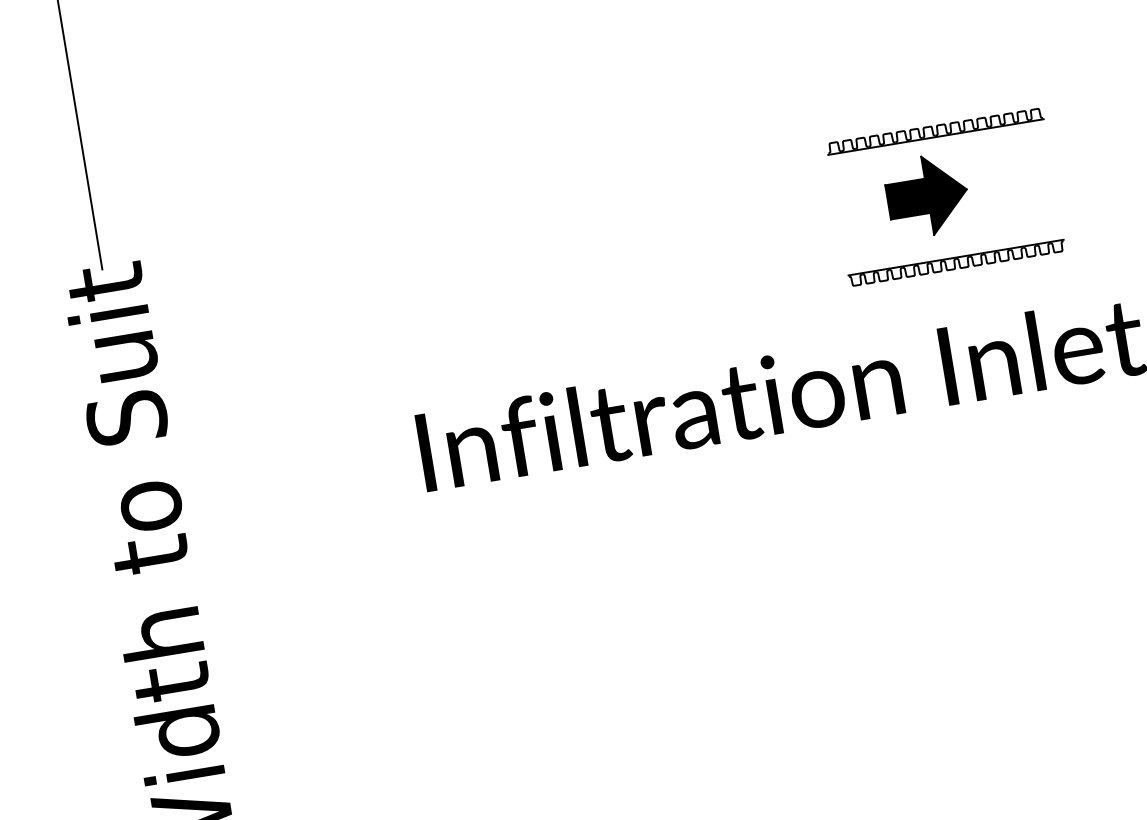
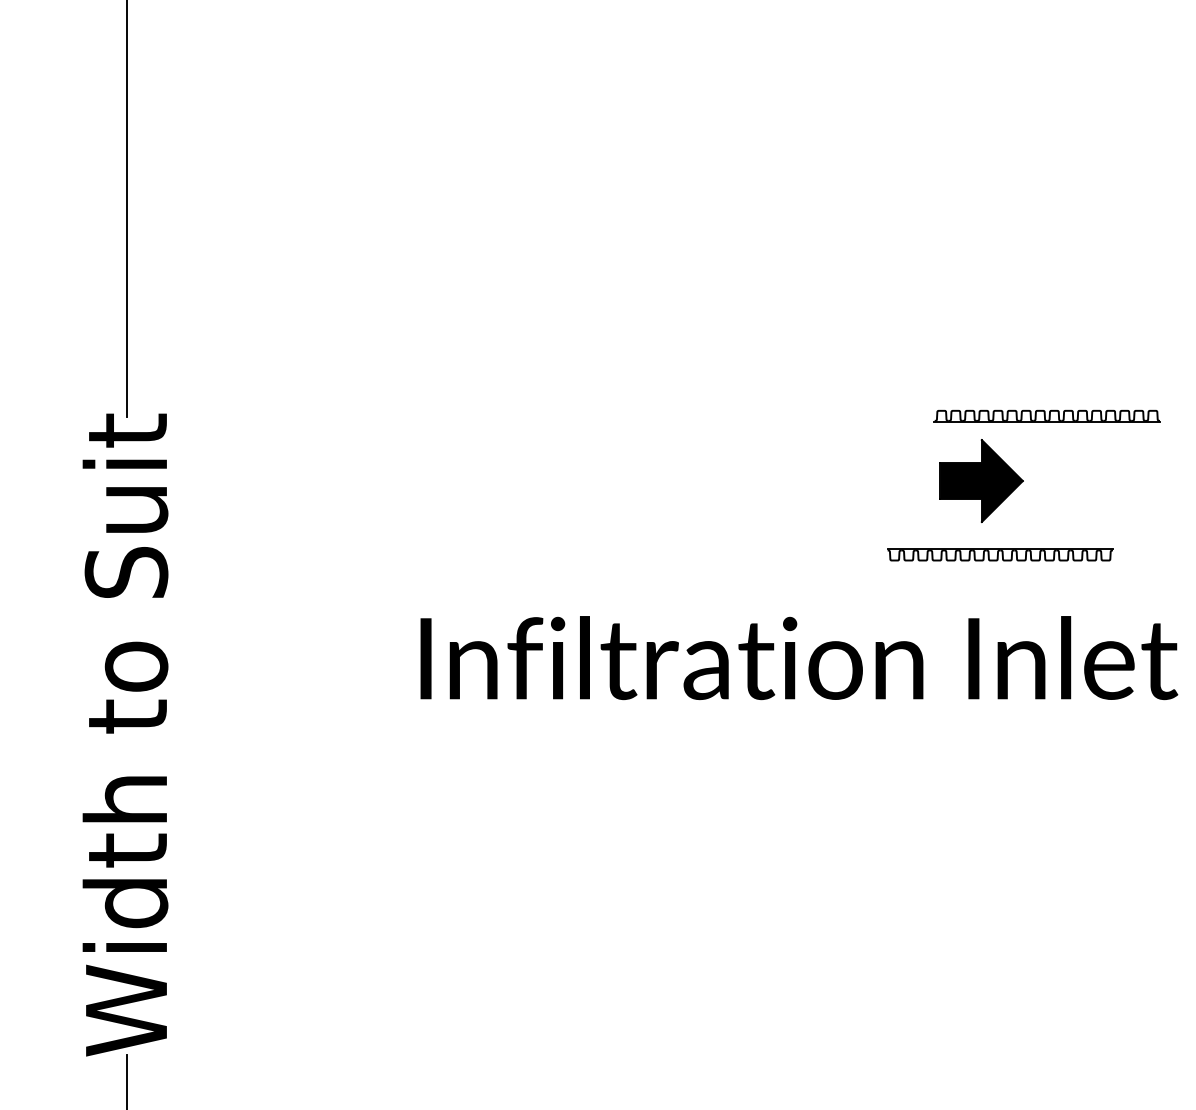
part: (934, 131) -> (1046, 416), moved

